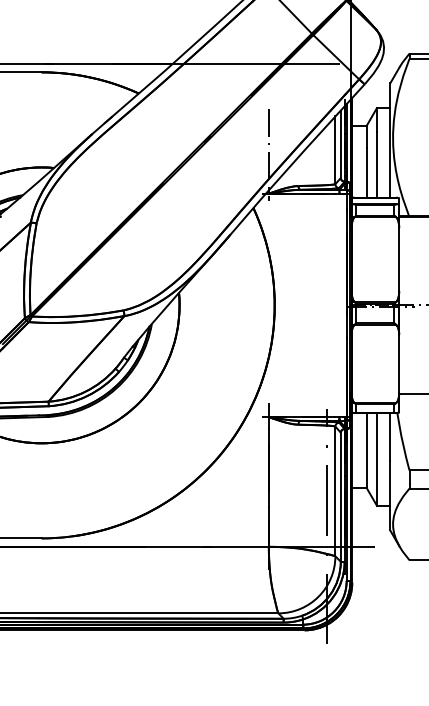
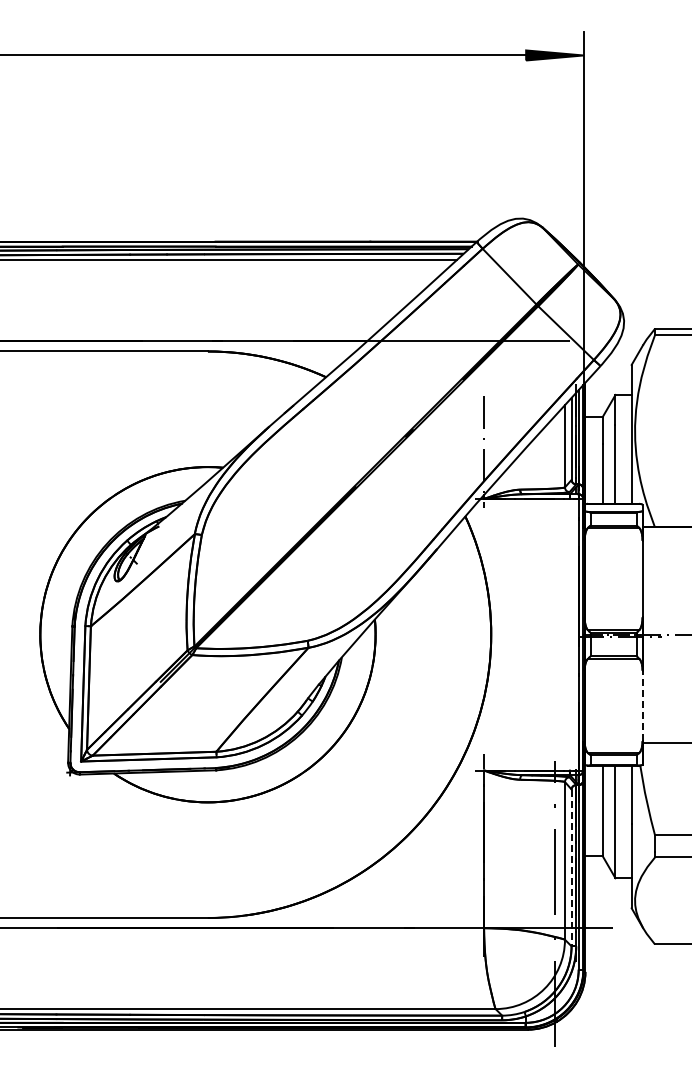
line: (399, 363) -> (642, 705), solid -> dashed
line: (340, 497) -> (571, 868), solid -> dashed

